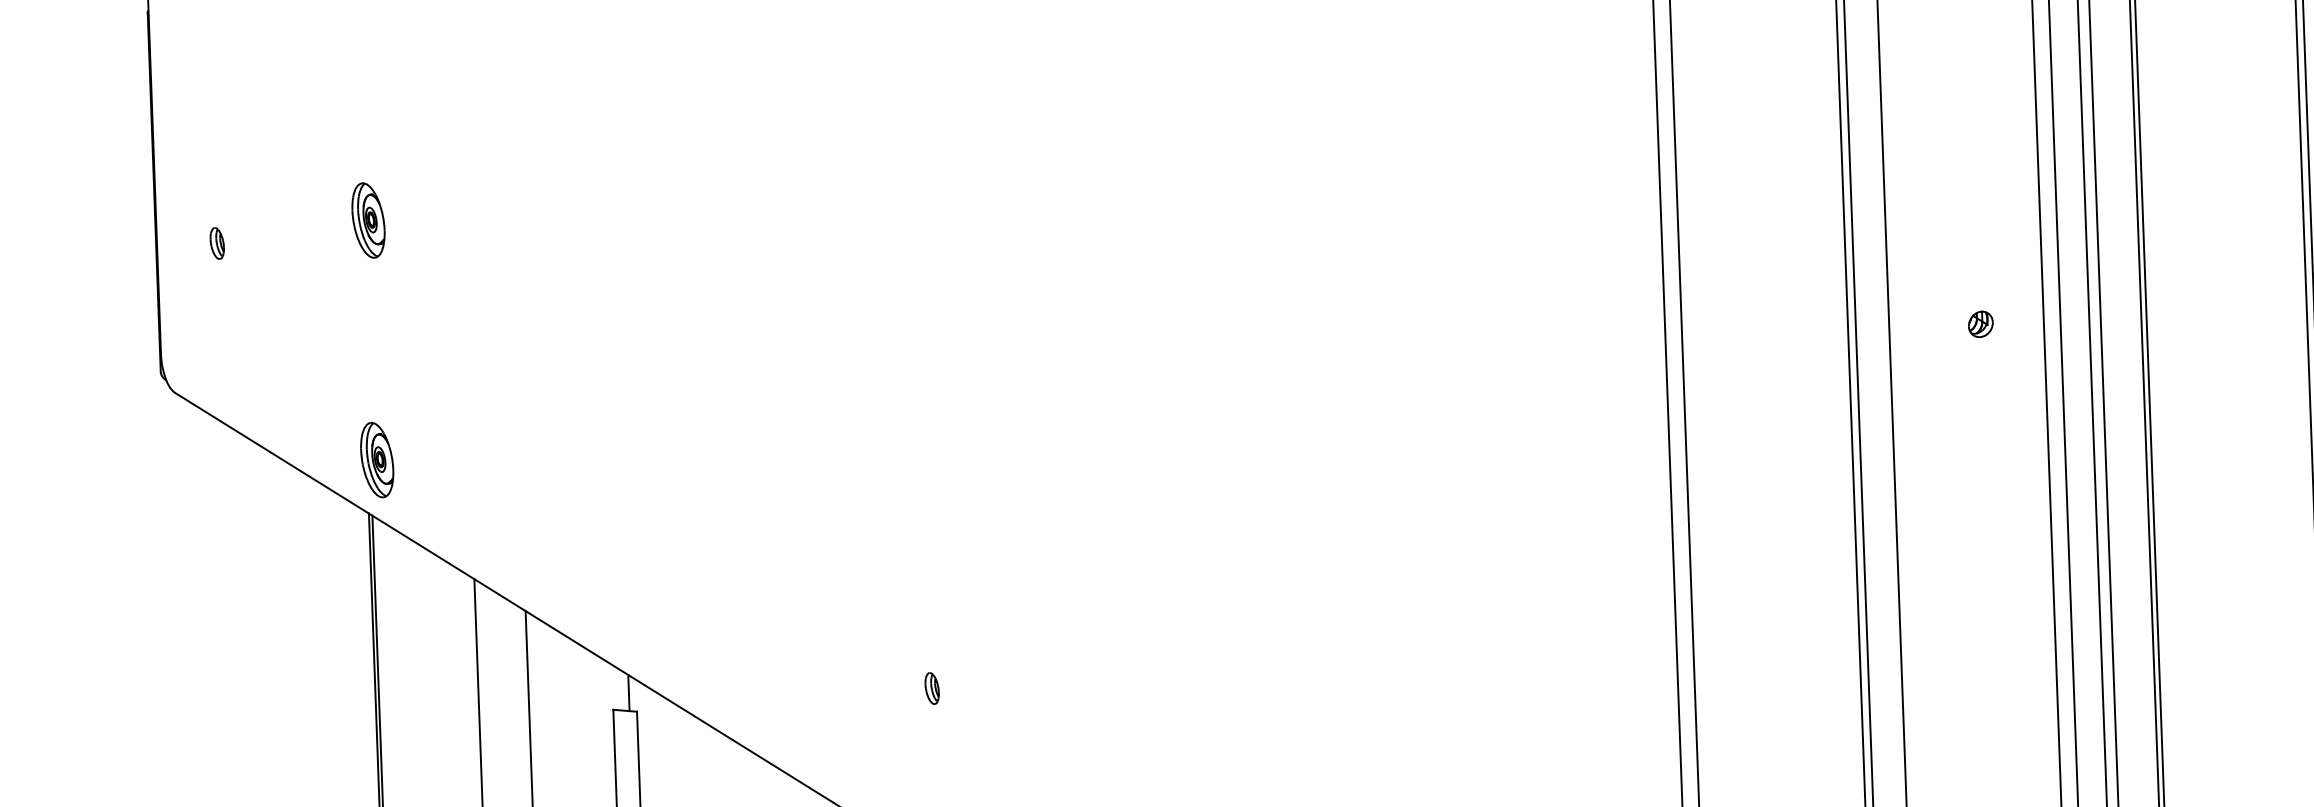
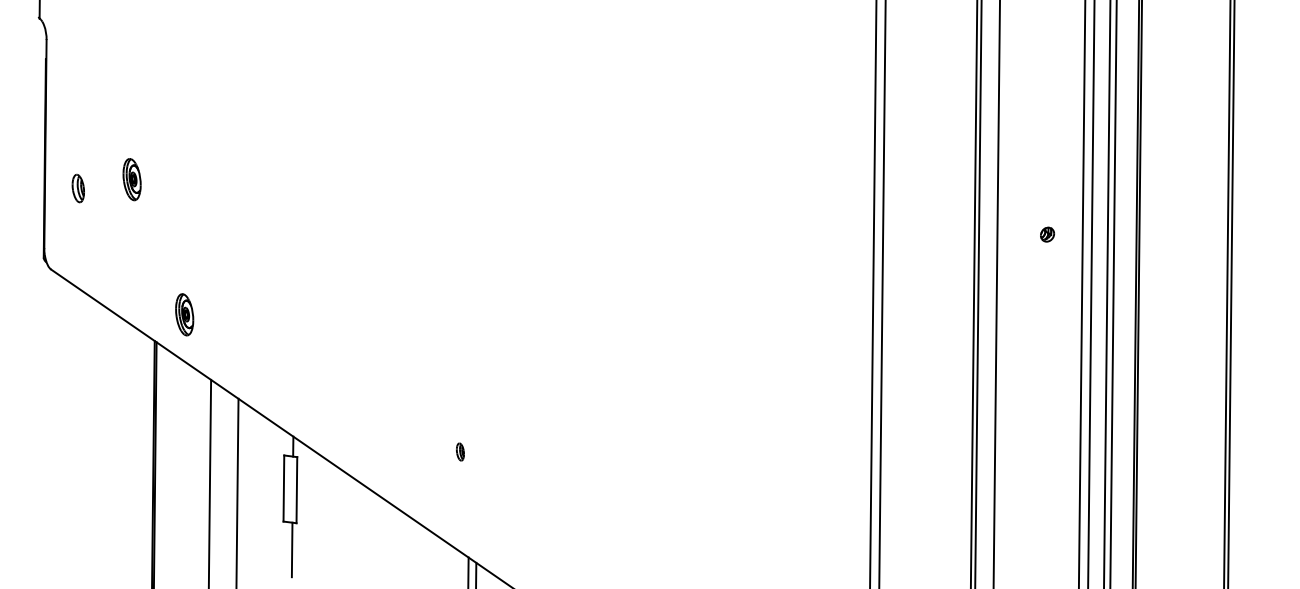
part: (367, 220) -> (131, 179), moved
part: (215, 242) -> (77, 187), size x1.6
part: (1980, 324) -> (1047, 234), moved
part: (376, 459) -> (184, 314), moved

